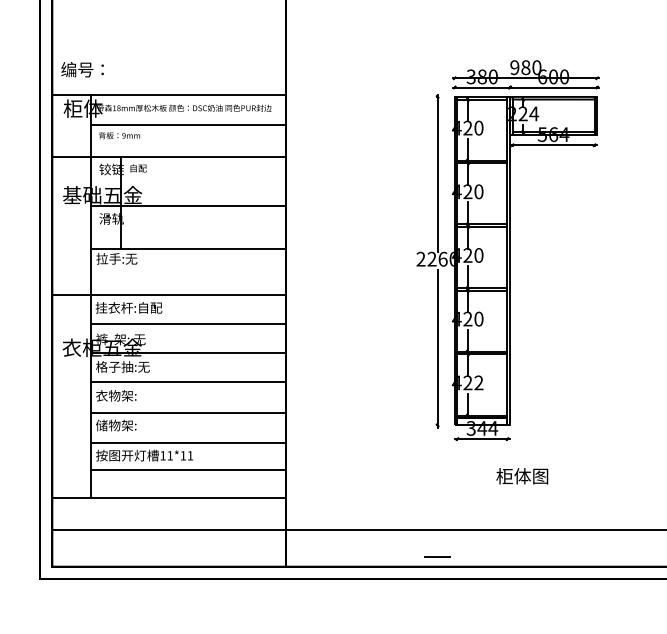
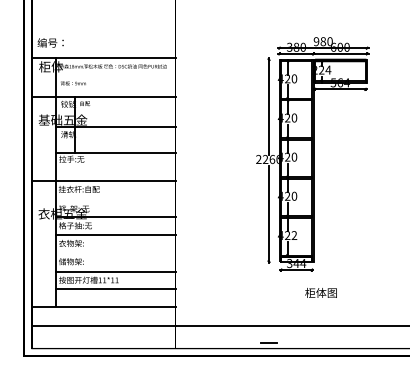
line: (187, 124) -> (115, 76), removed
line: (187, 324) -> (115, 199), removed
line: (187, 412) -> (115, 253), removed

